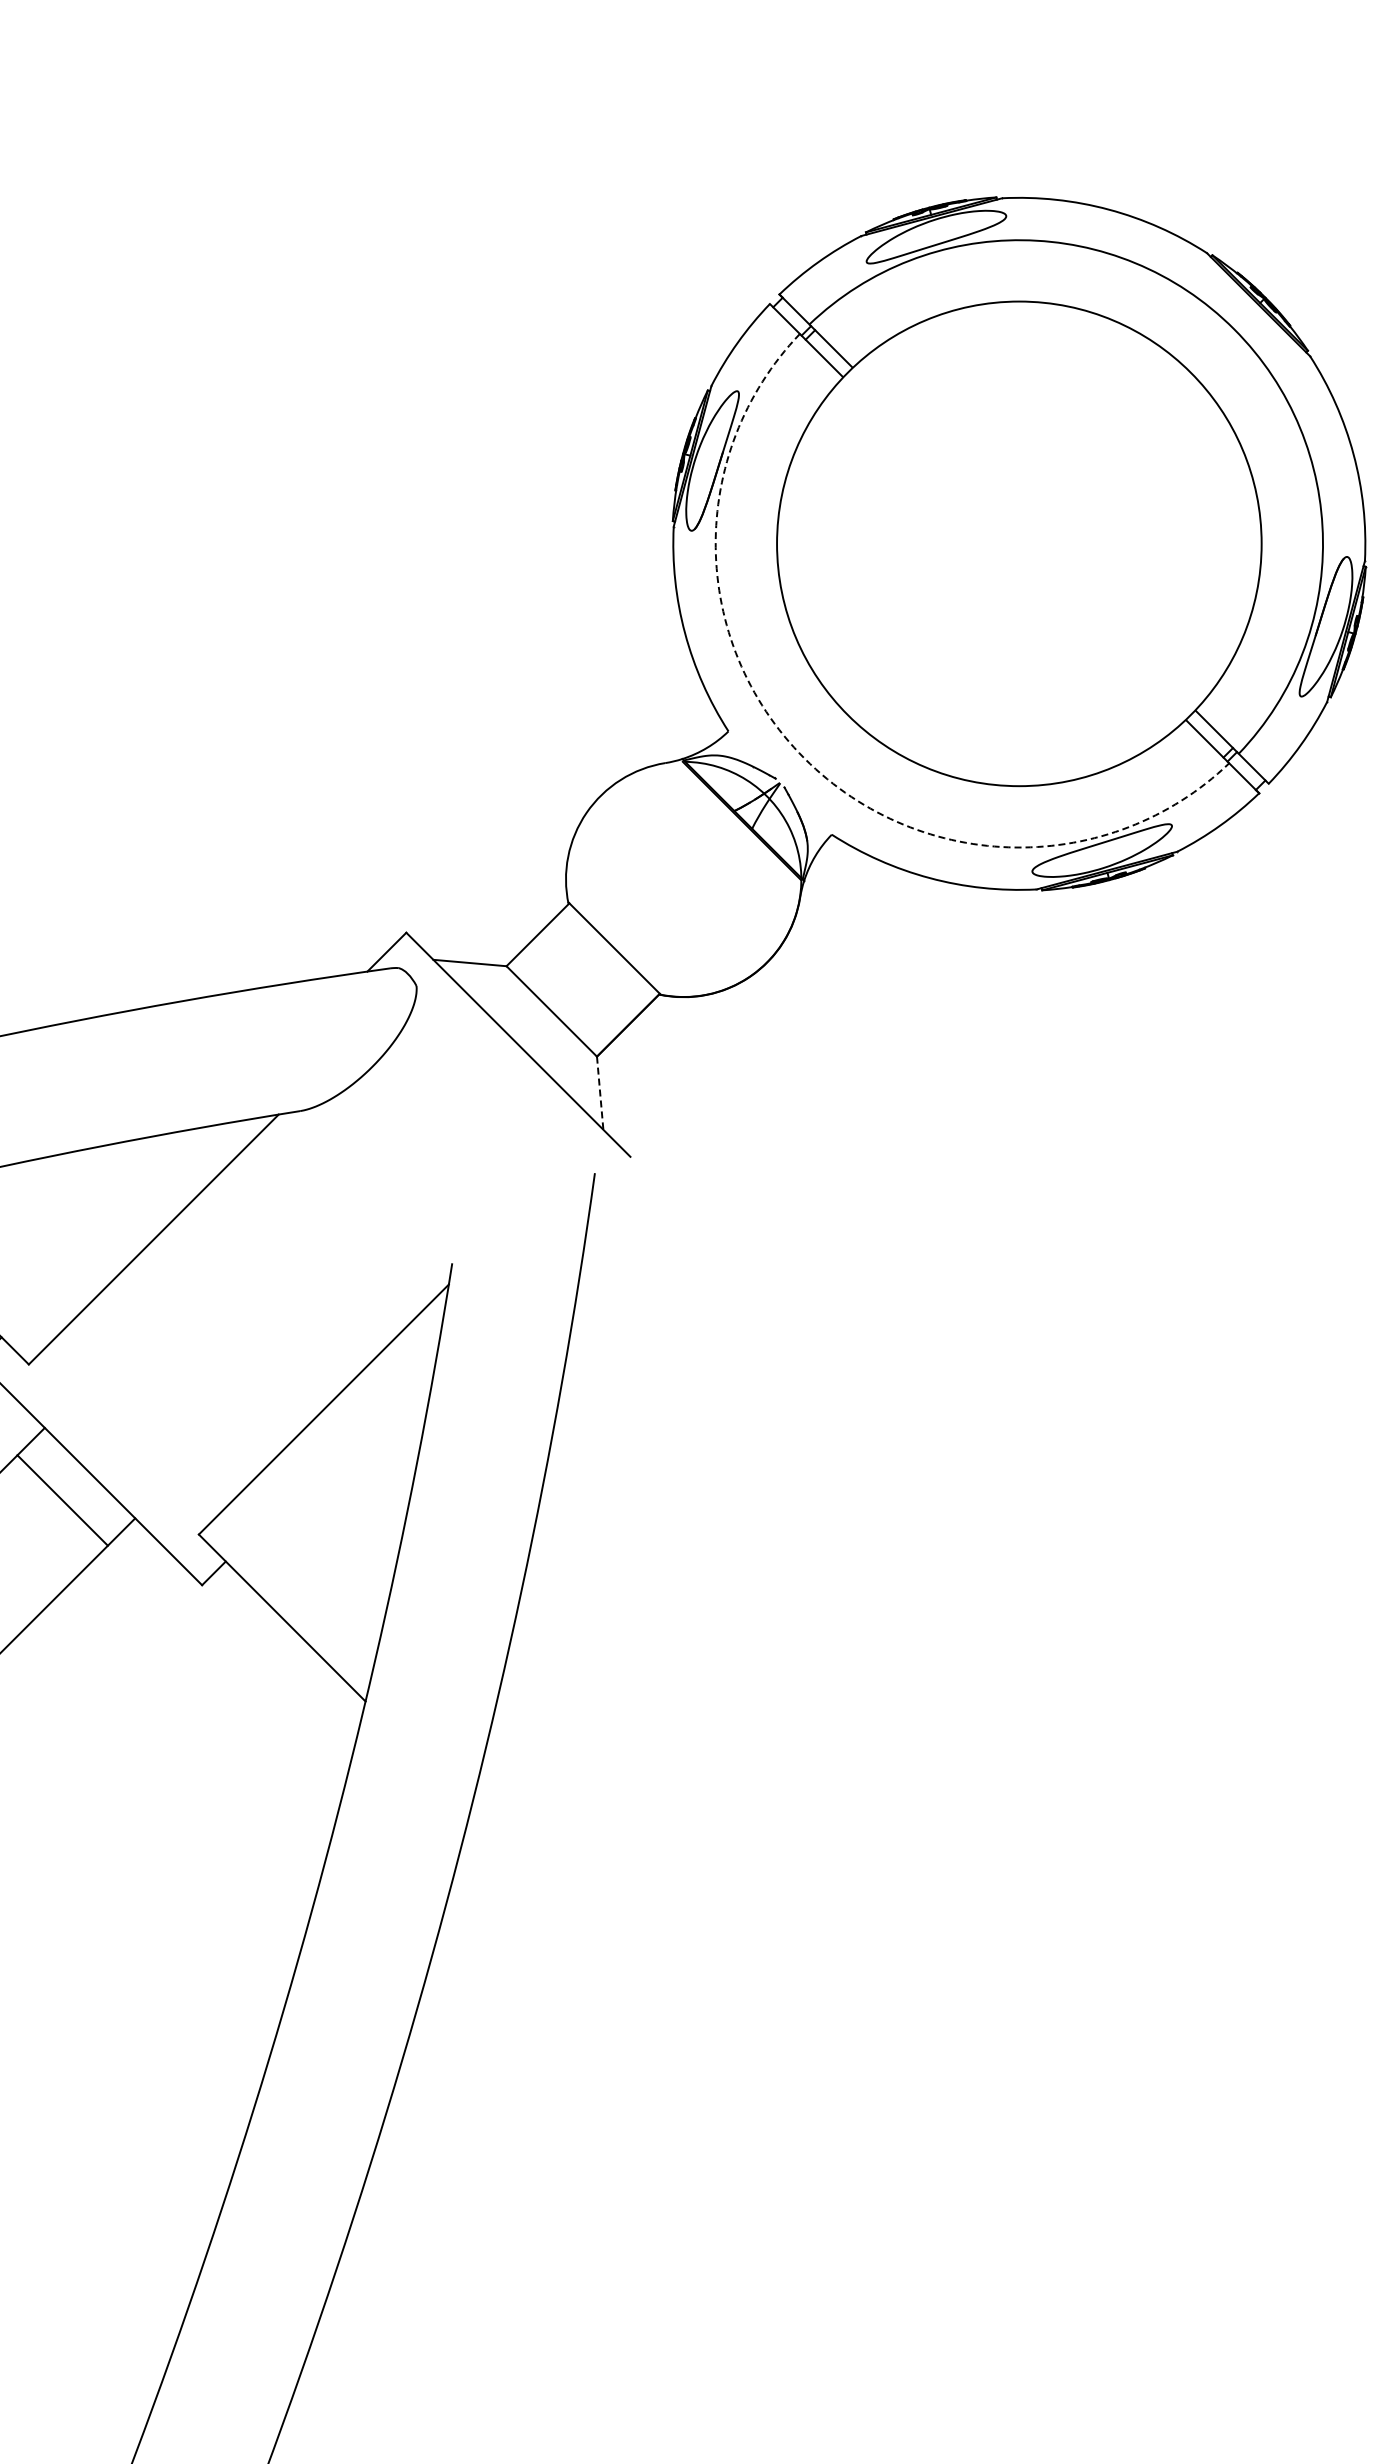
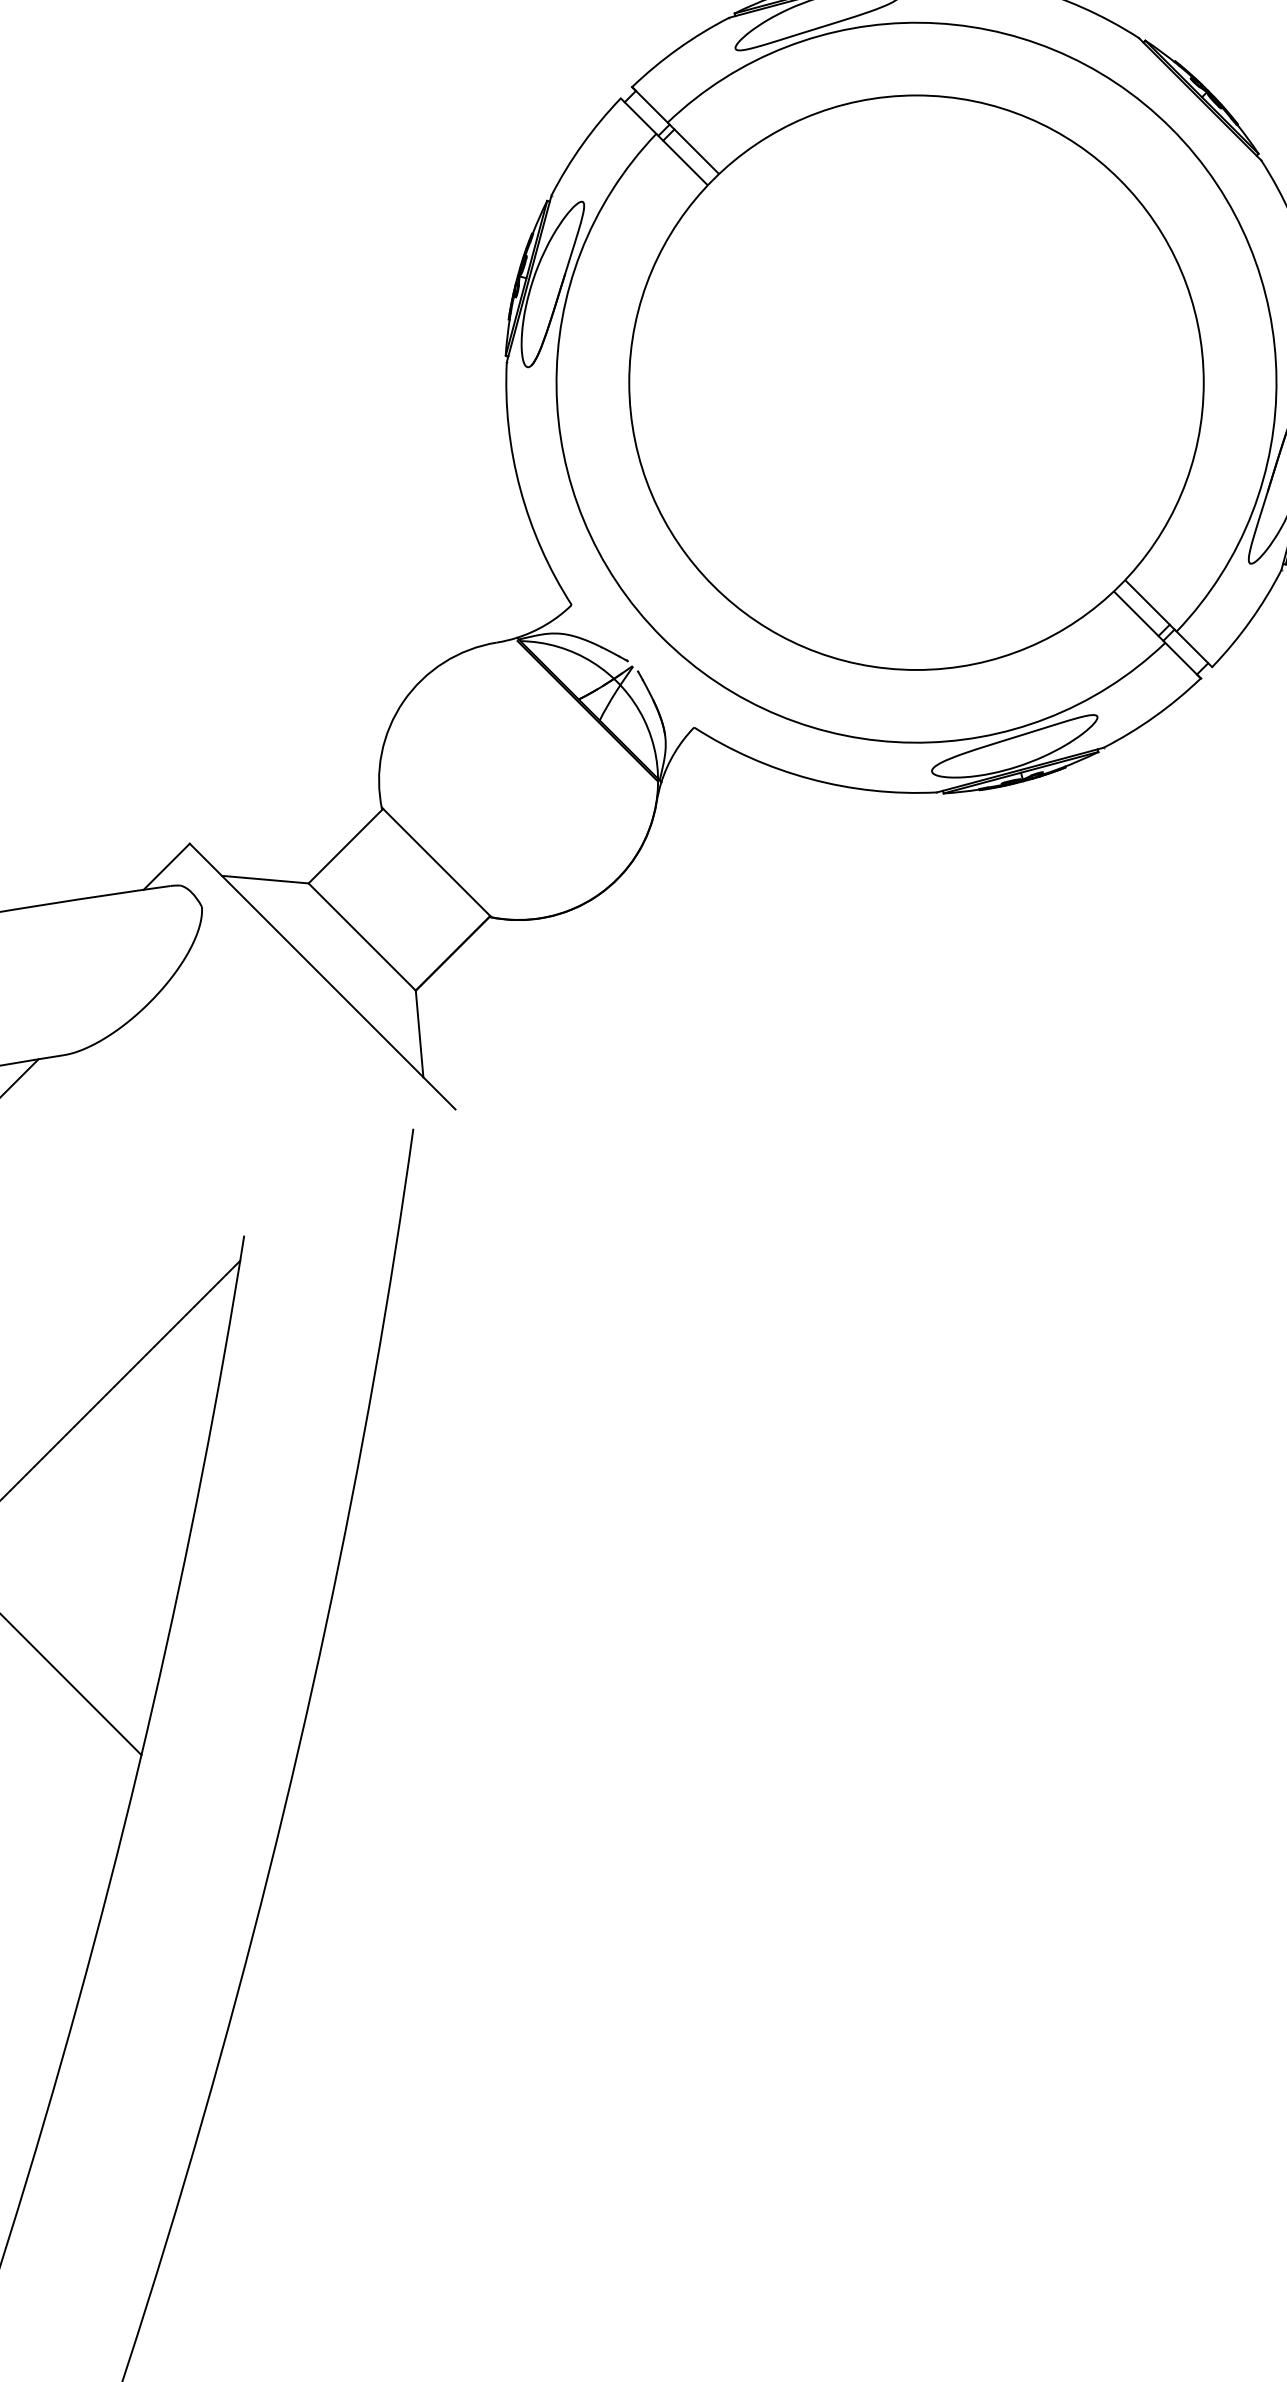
arc: (804, 758) -> (661, 637), dashed -> solid
line: (600, 1093) -> (419, 1034), dashed -> solid

